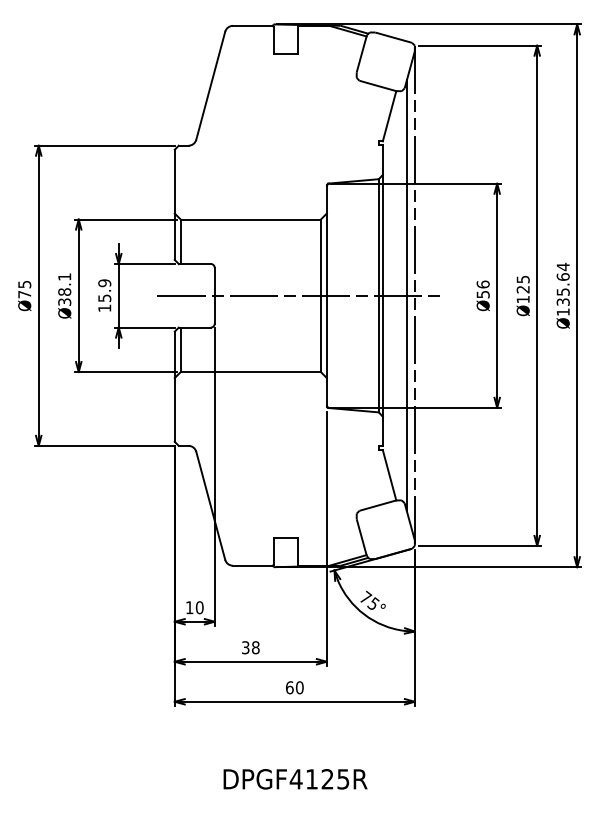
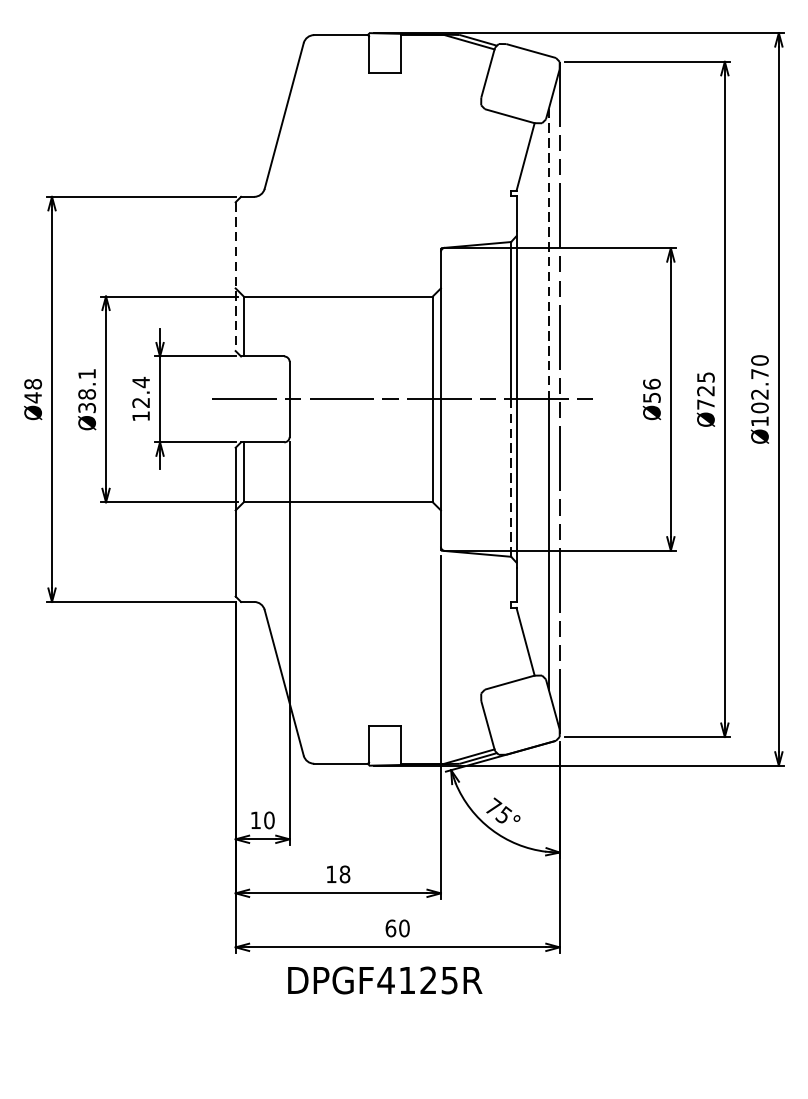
line: (406, 188) -> (548, 254), solid -> dashed
line: (174, 205) -> (235, 277), solid -> dashed
text: (562, 284) -> (758, 384), Ø135.64 -> Ø102.70
text: (24, 289) -> (32, 390), Ø75 -> Ø48
text: (104, 290) -> (140, 392), 15.9 -> 12.4
text: (522, 299) -> (704, 404), Ø125 -> Ø725
line: (378, 353) -> (510, 477), solid -> dashed
text: (245, 647) -> (331, 874), 38 -> 18
text: (295, 779) -> (385, 980), moved

